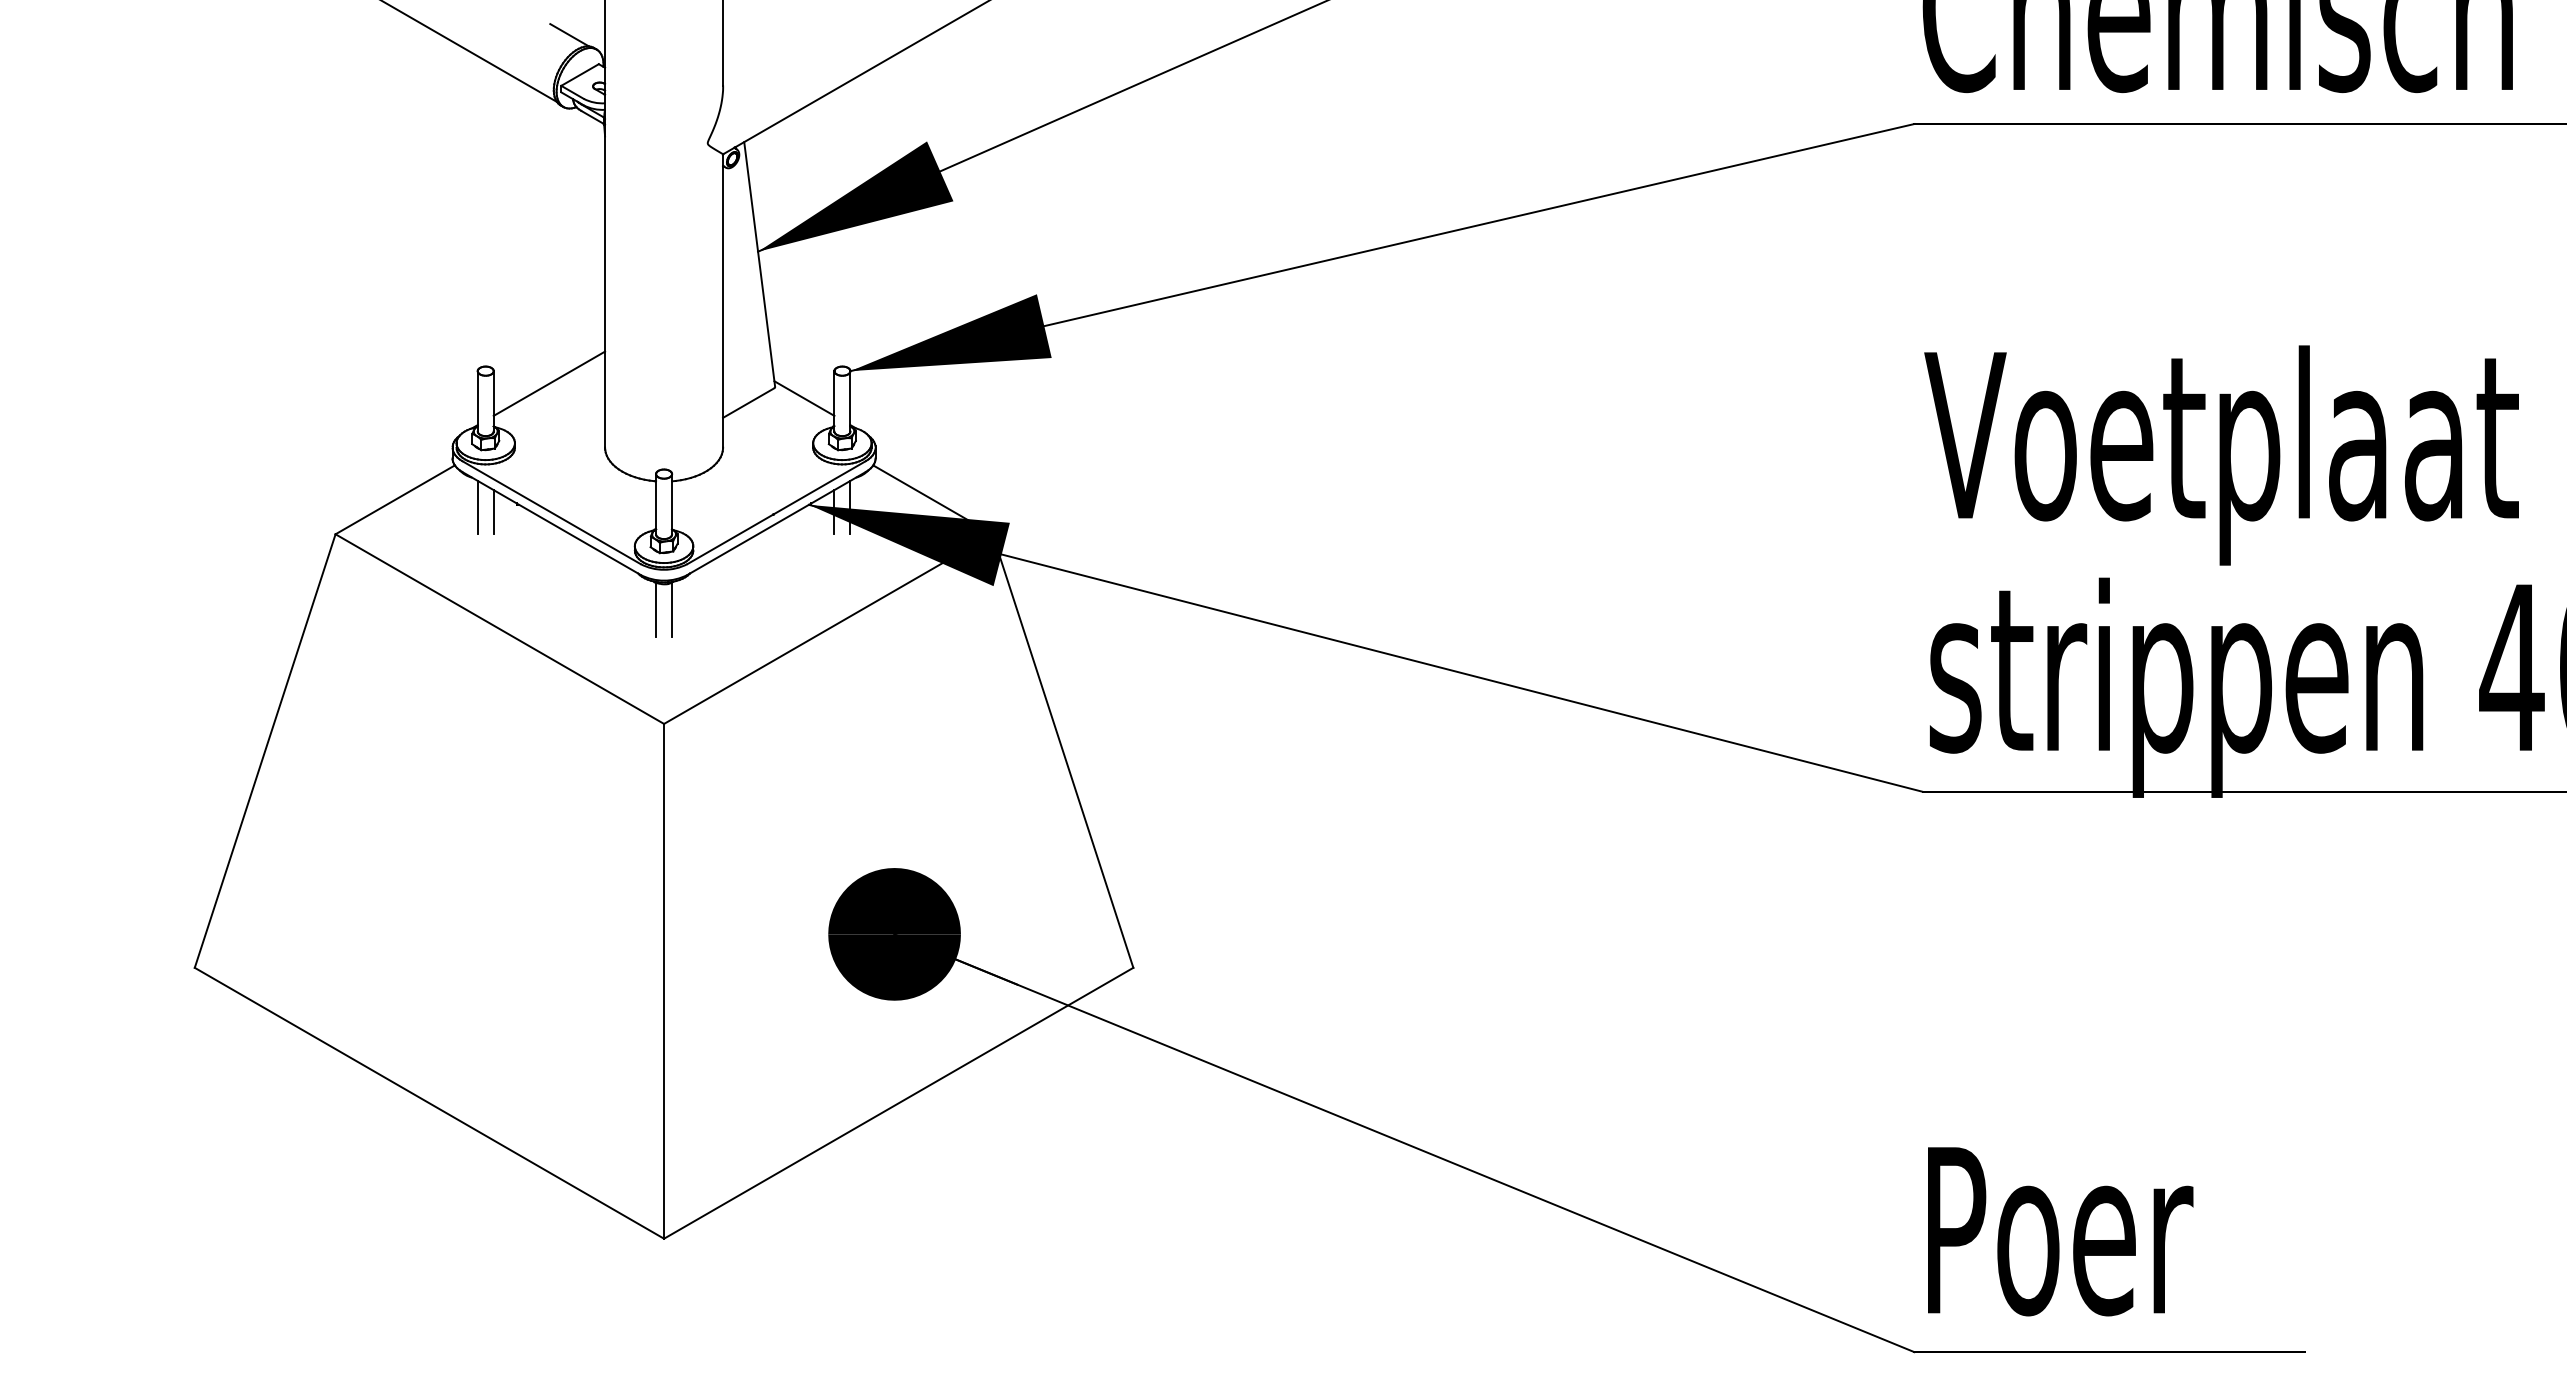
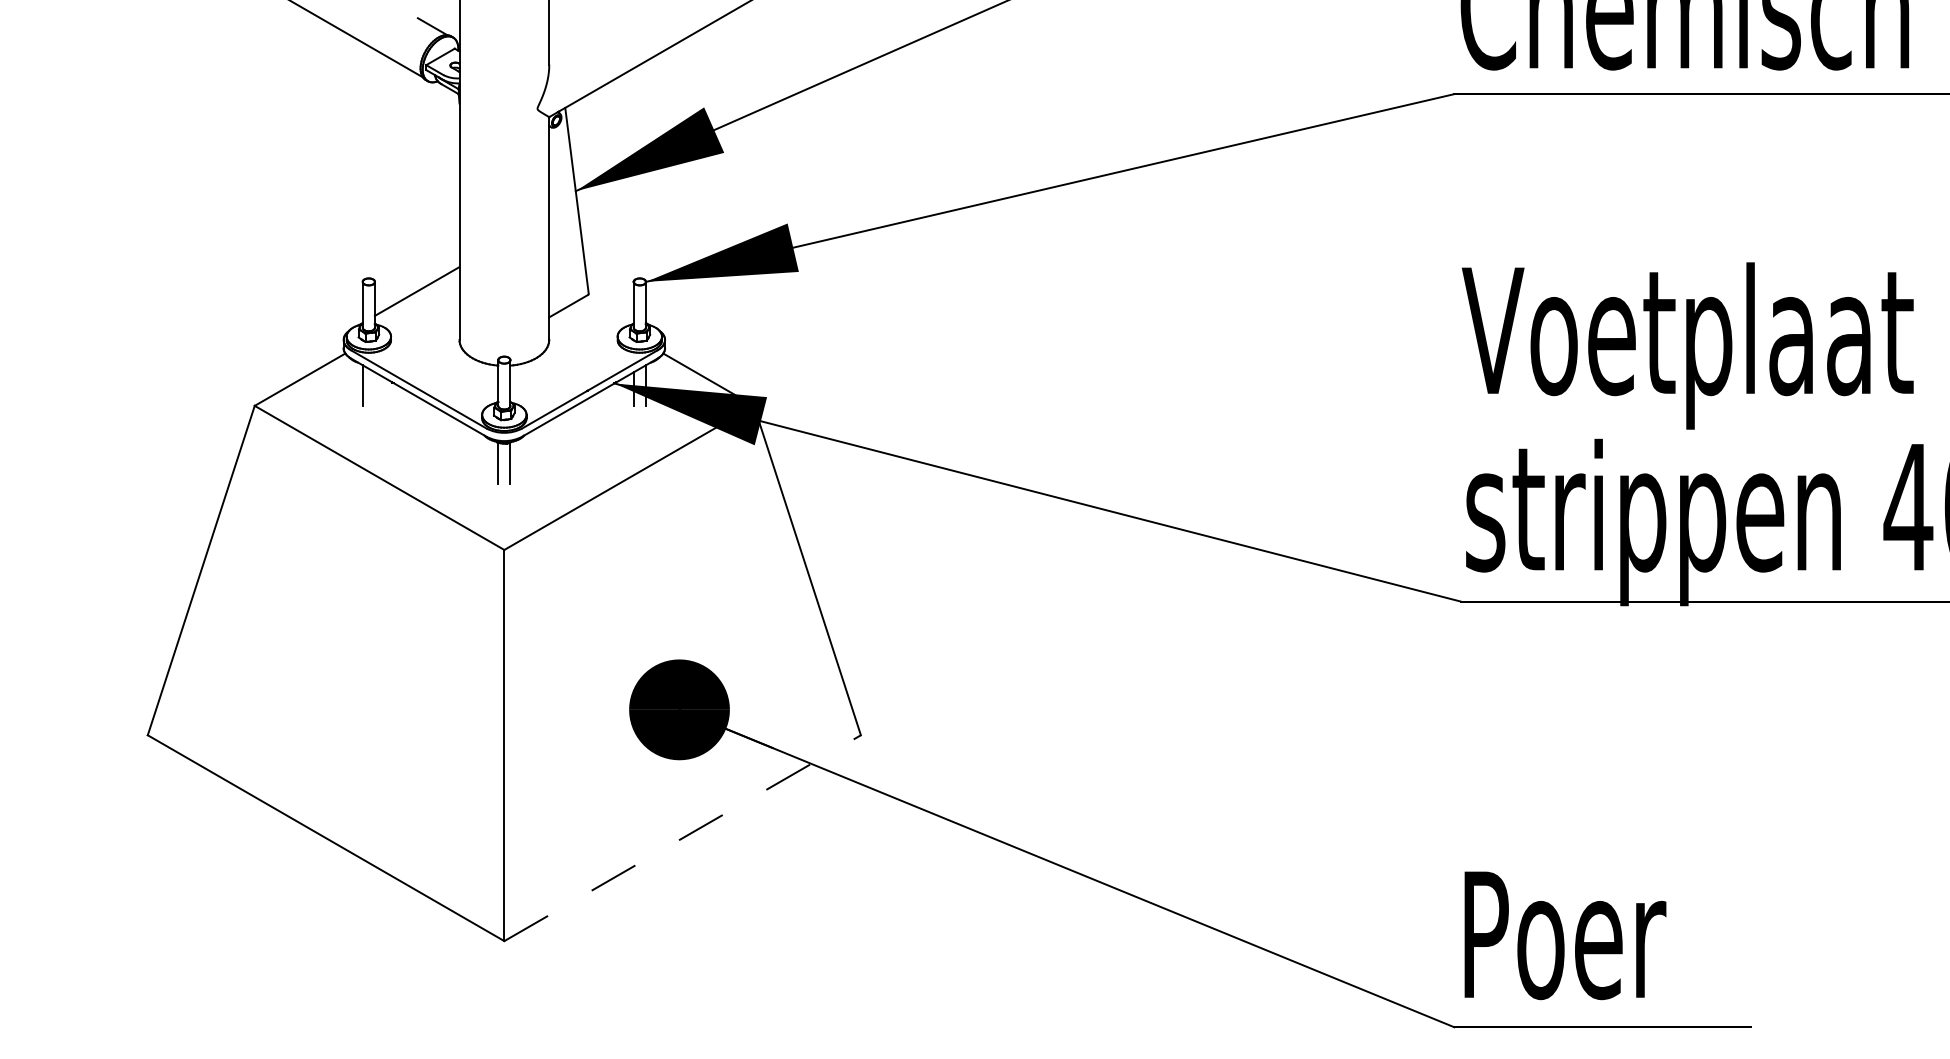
line: (804, 398) -> (611, 302), removed
line: (493, 512) -> (374, 389), removed
line: (898, 1103) -> (682, 838), solid -> dashed

